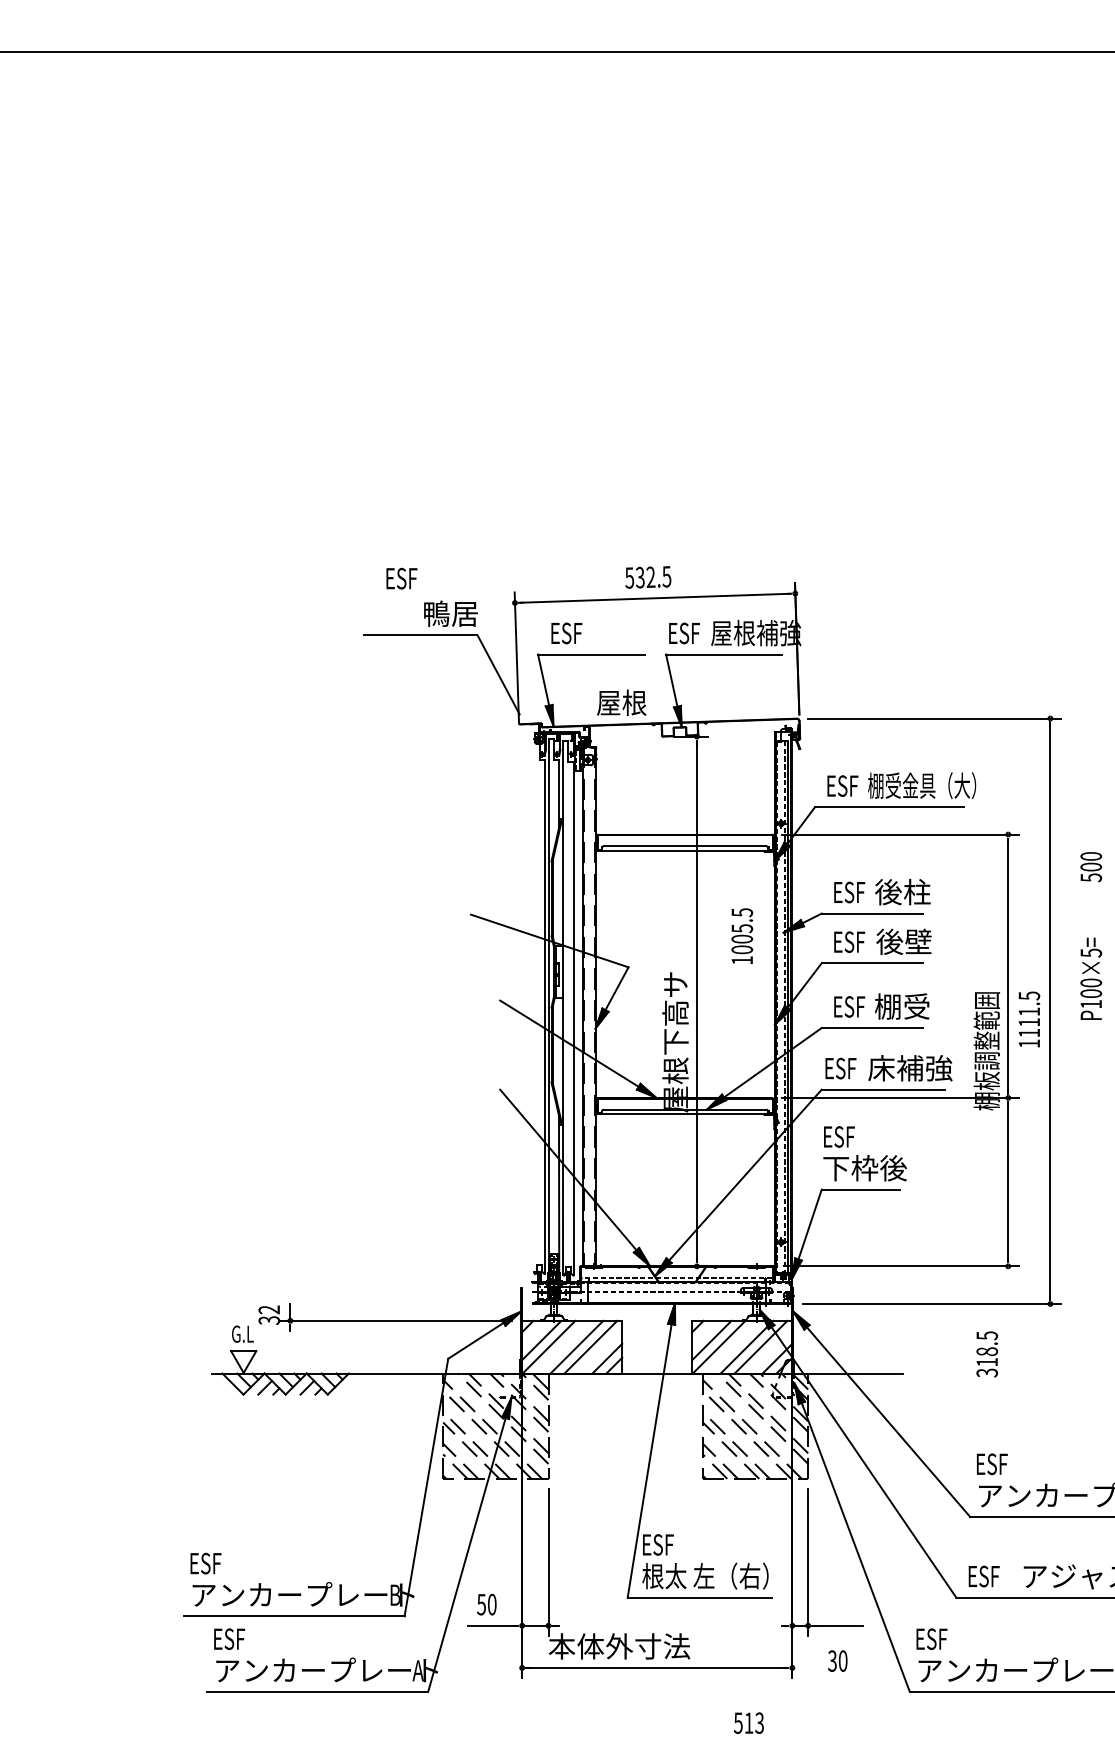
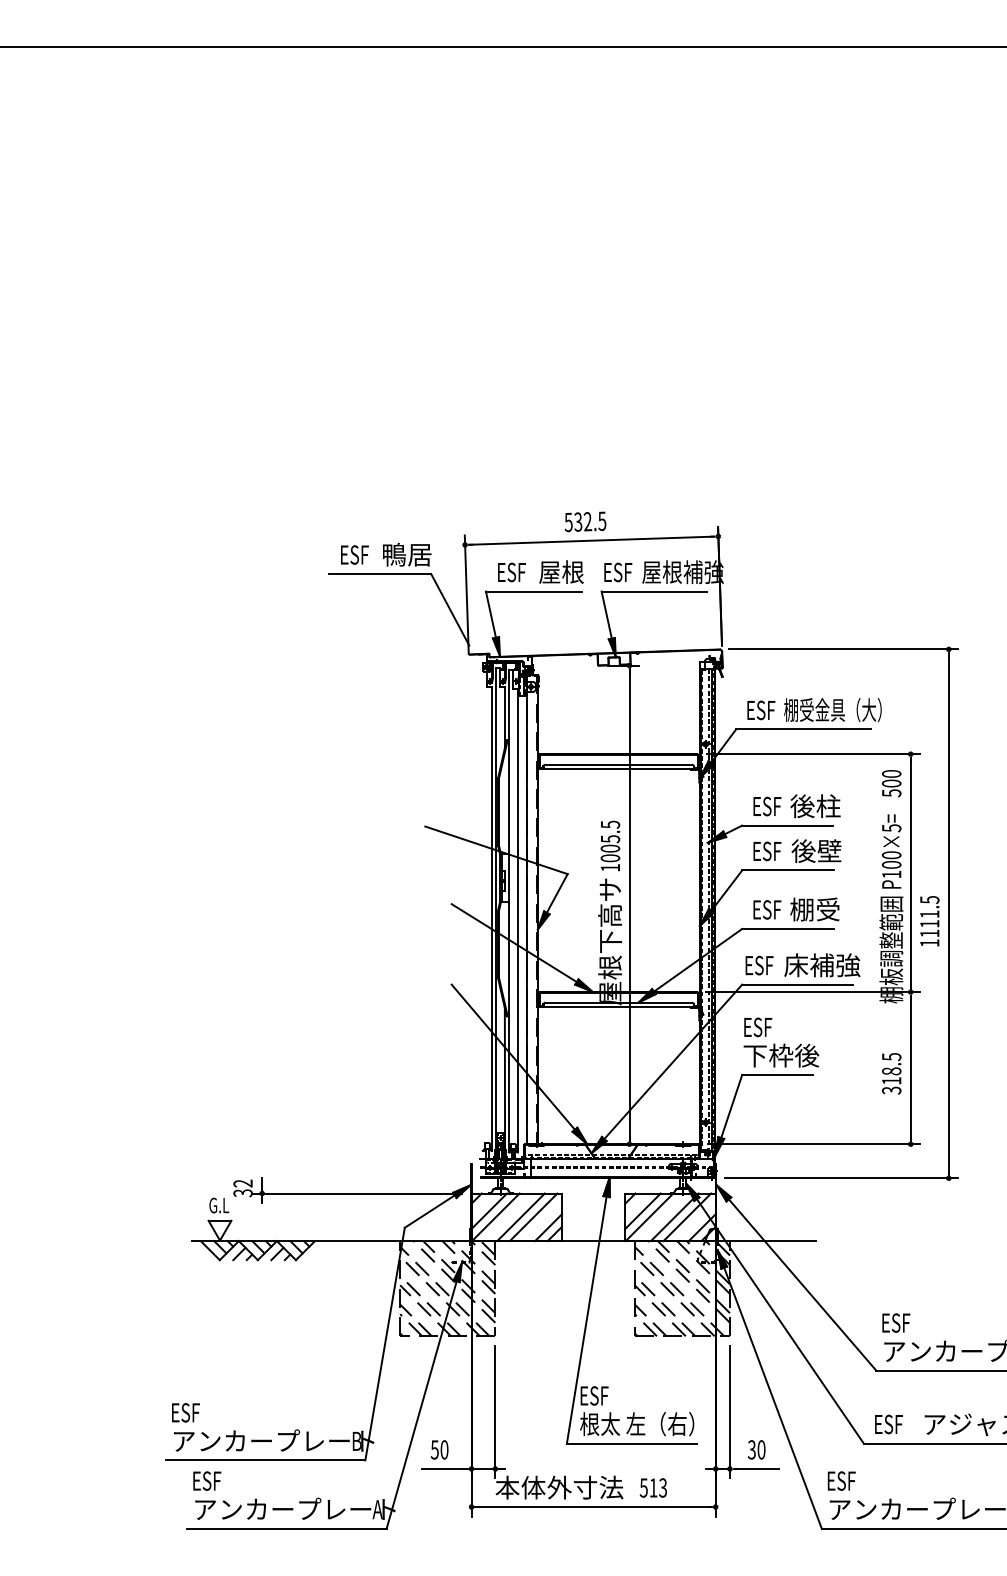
text: (401, 578) -> (354, 554), moved
text: (621, 702) -> (561, 571), moved
text: (1091, 867) -> (891, 783), moved
text: (742, 935) -> (610, 845), moved
text: (1091, 978) -> (891, 851), moved
text: (986, 1354) -> (891, 1073), moved
text: (837, 1660) -> (756, 1449), moved
text: (747, 1722) -> (652, 1487), moved

